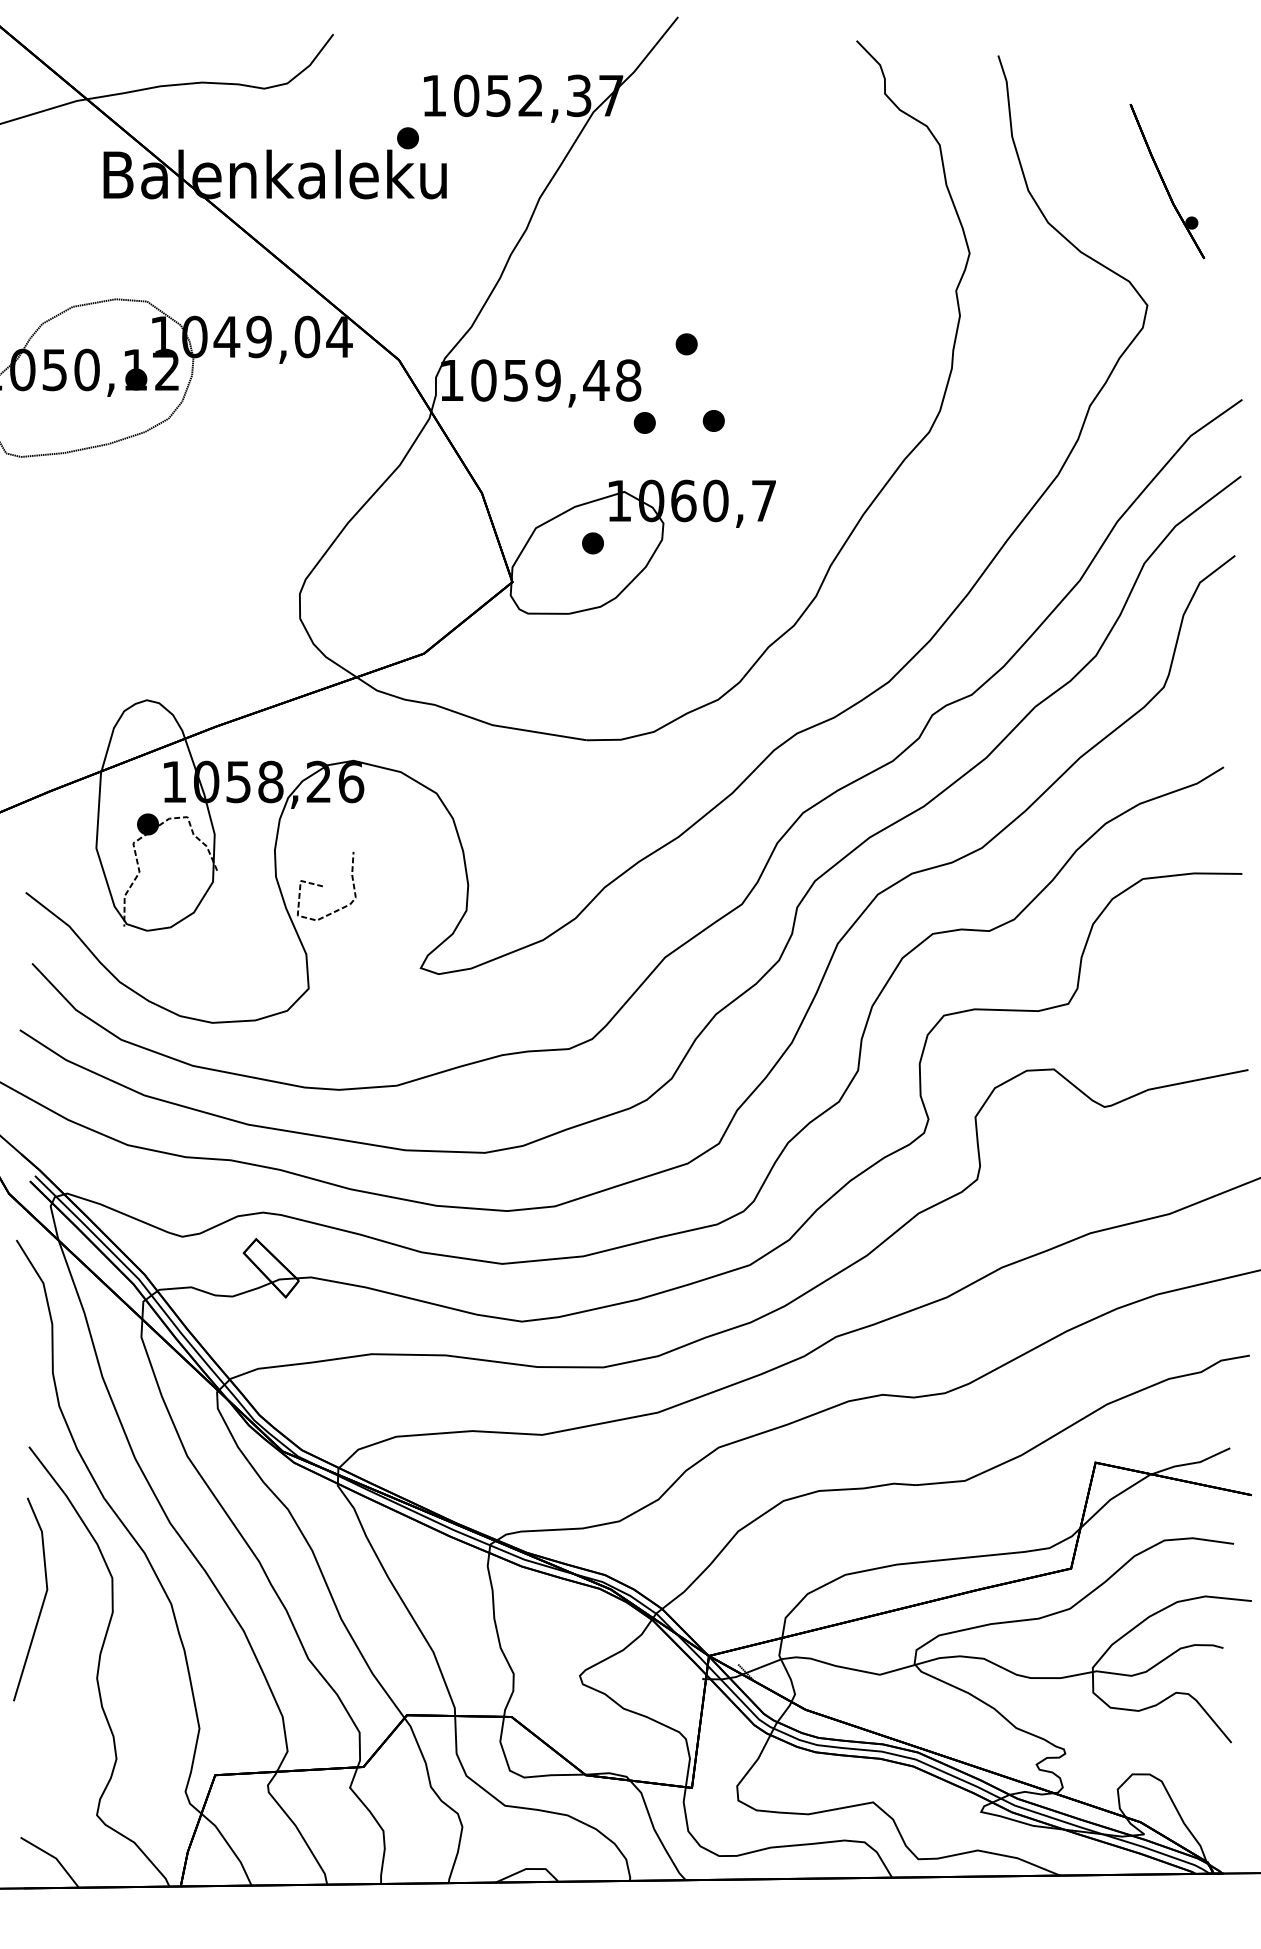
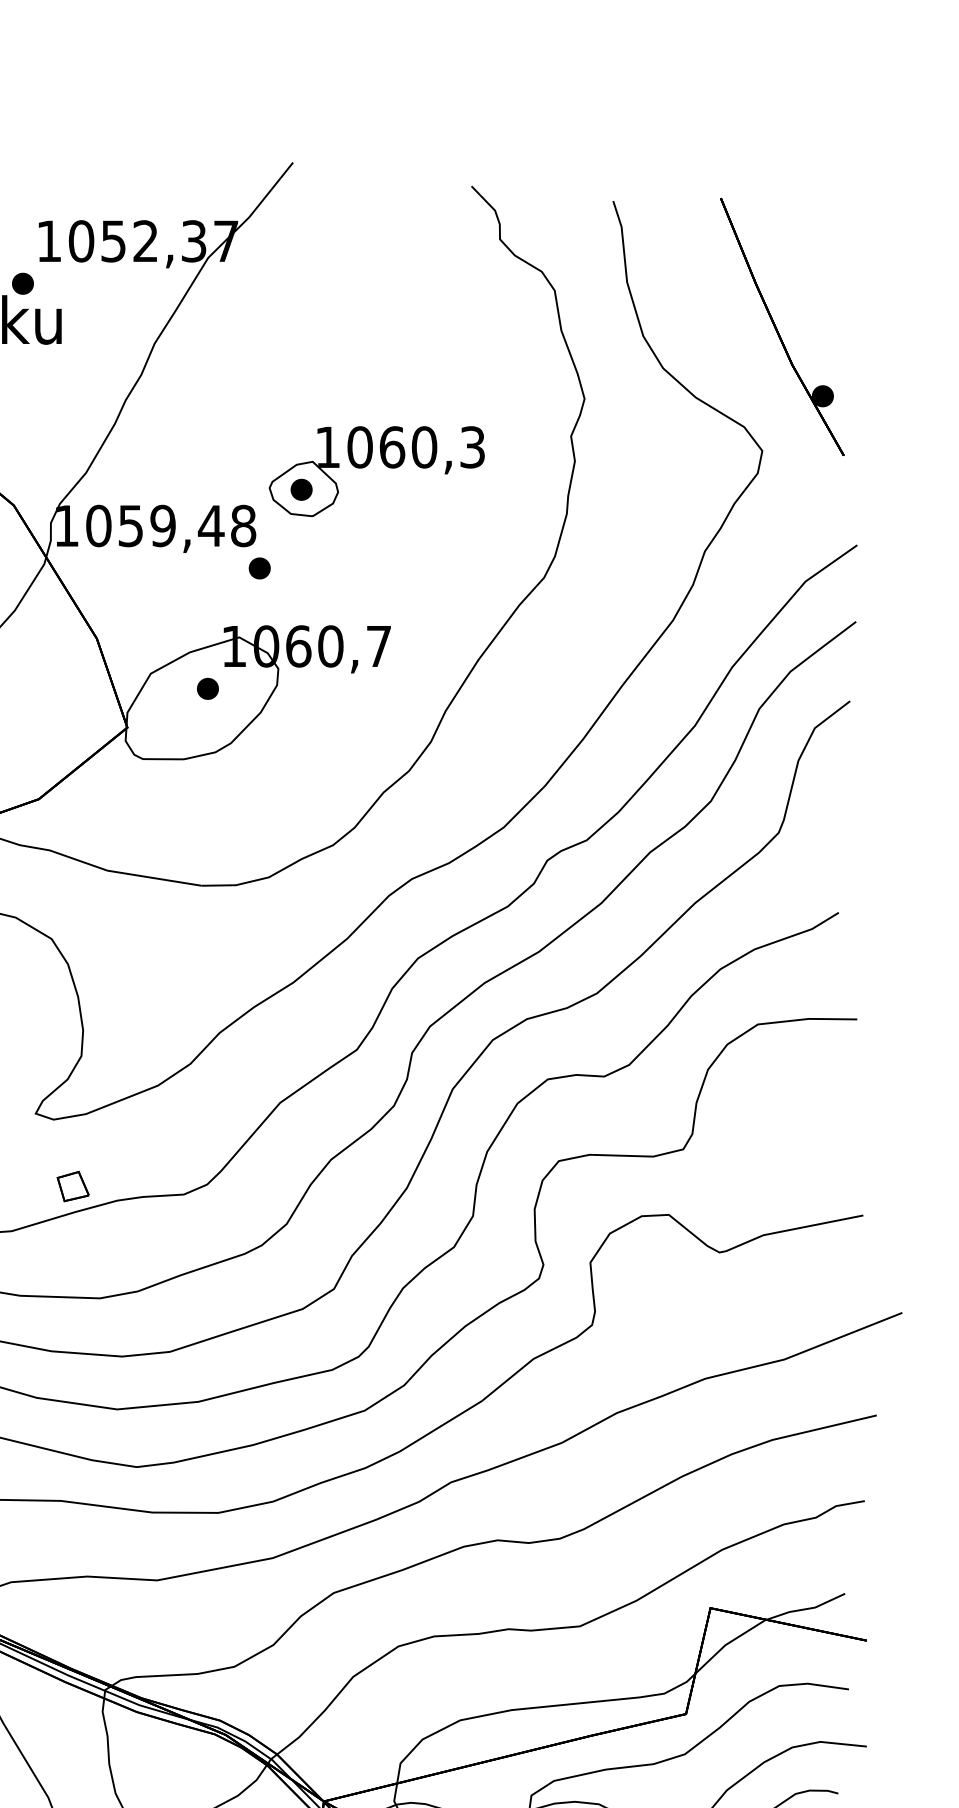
part: (1167, 181) -> (782, 326), size x1.67
part: (754, 318) -> (369, 463), added
part: (713, 420) -> (328, 565), removed
part: (457, 1040) -> (72, 1185), added

